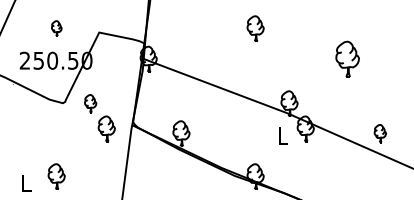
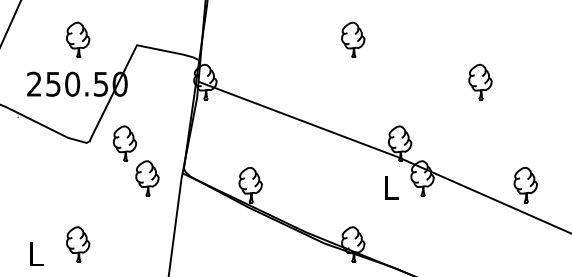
part: (56, 28) -> (78, 39), size x1.67
part: (347, 58) -> (480, 81), size x0.71
part: (90, 103) -> (125, 143), size x1.43
part: (380, 133) -> (525, 184), size x1.43

